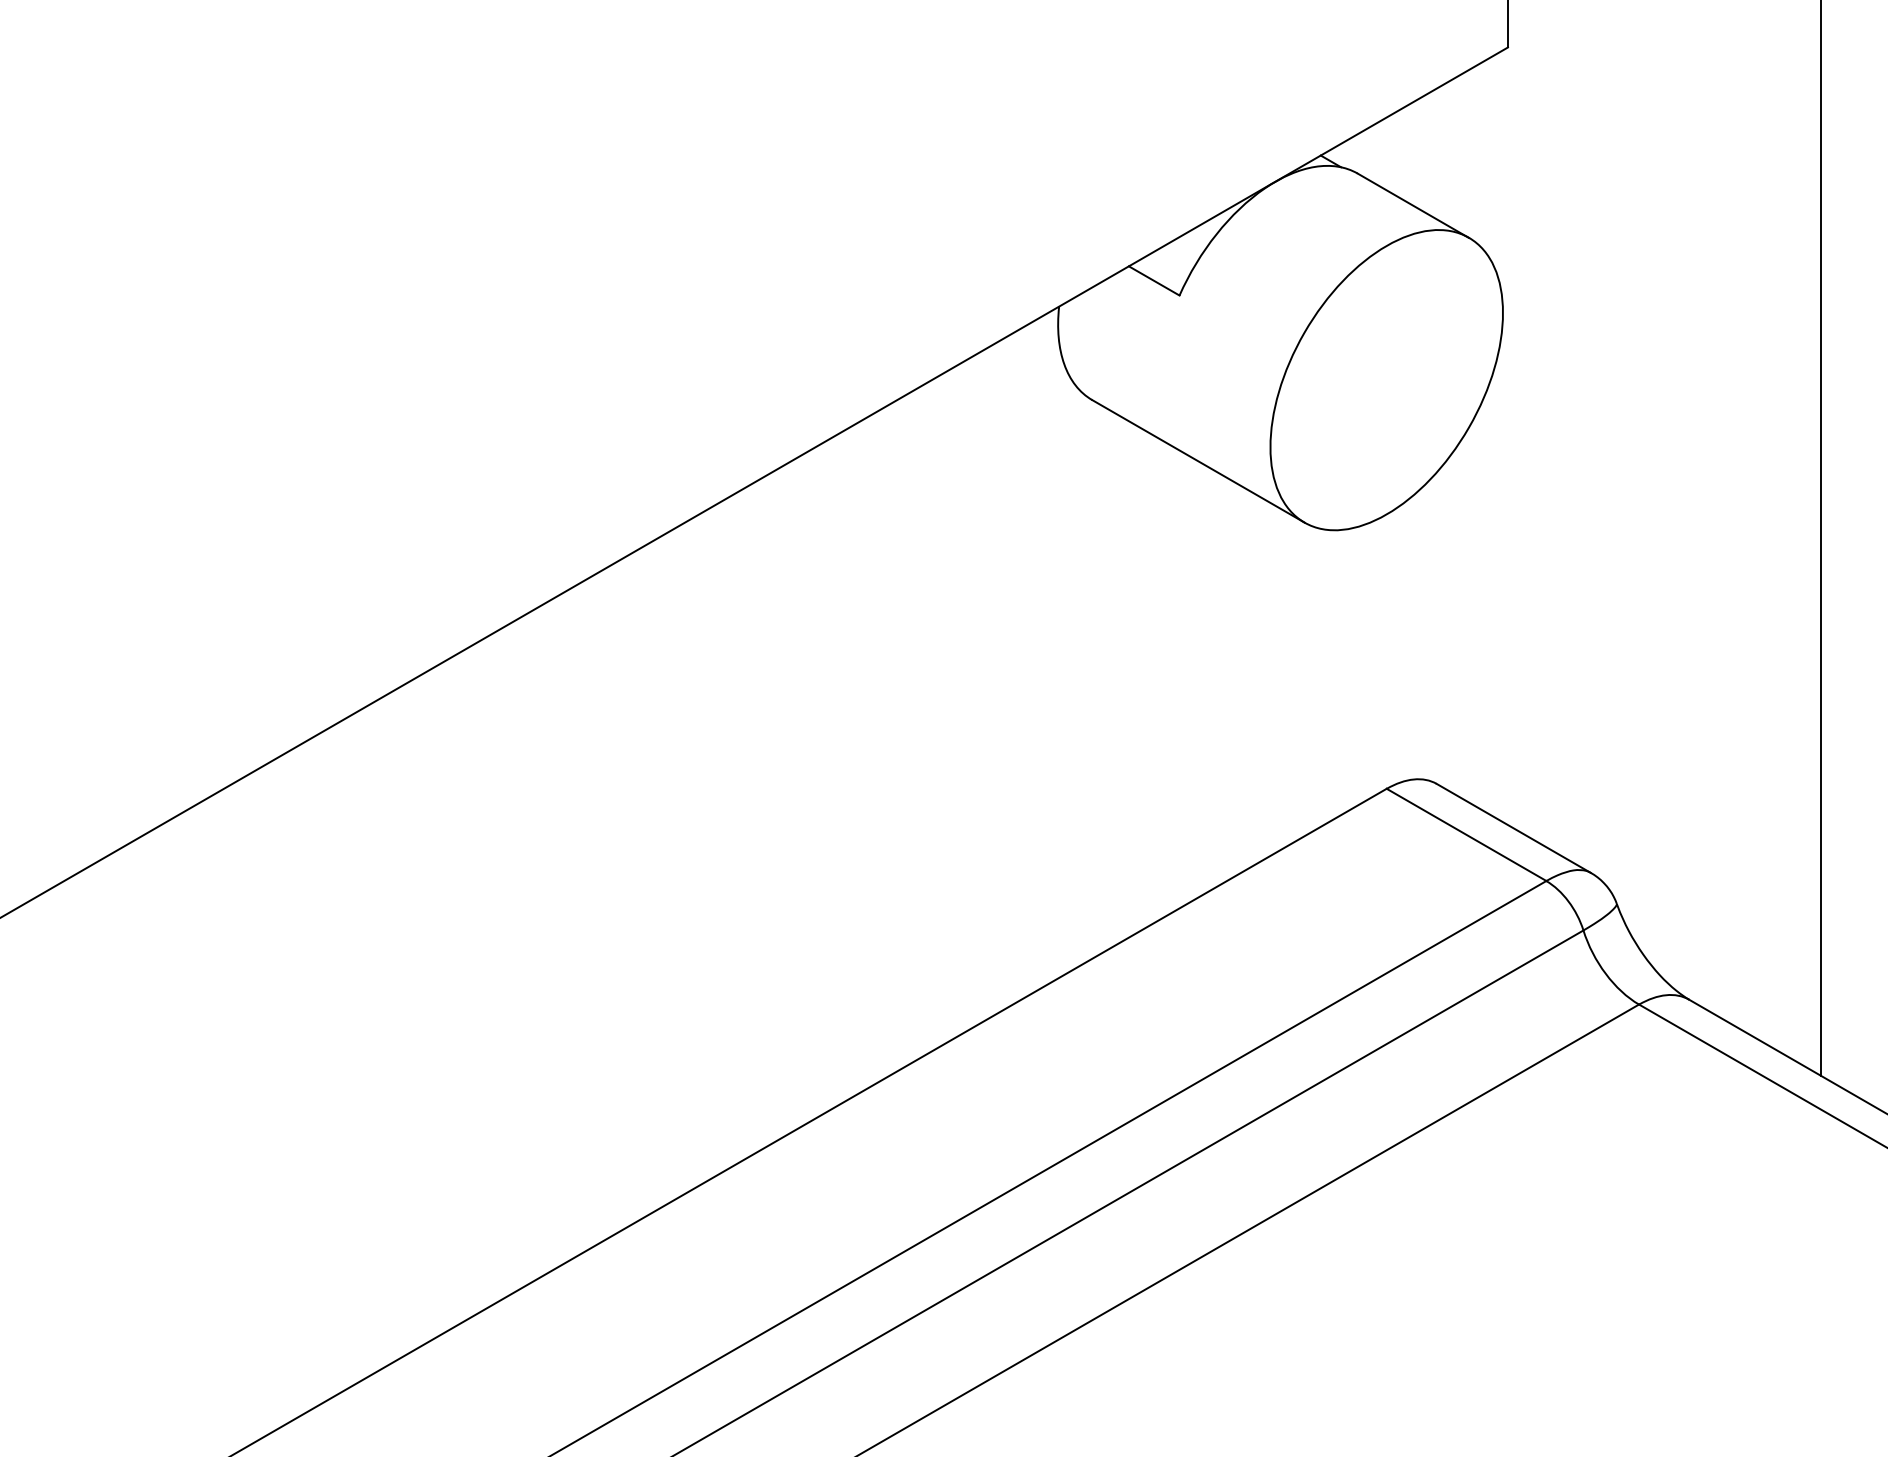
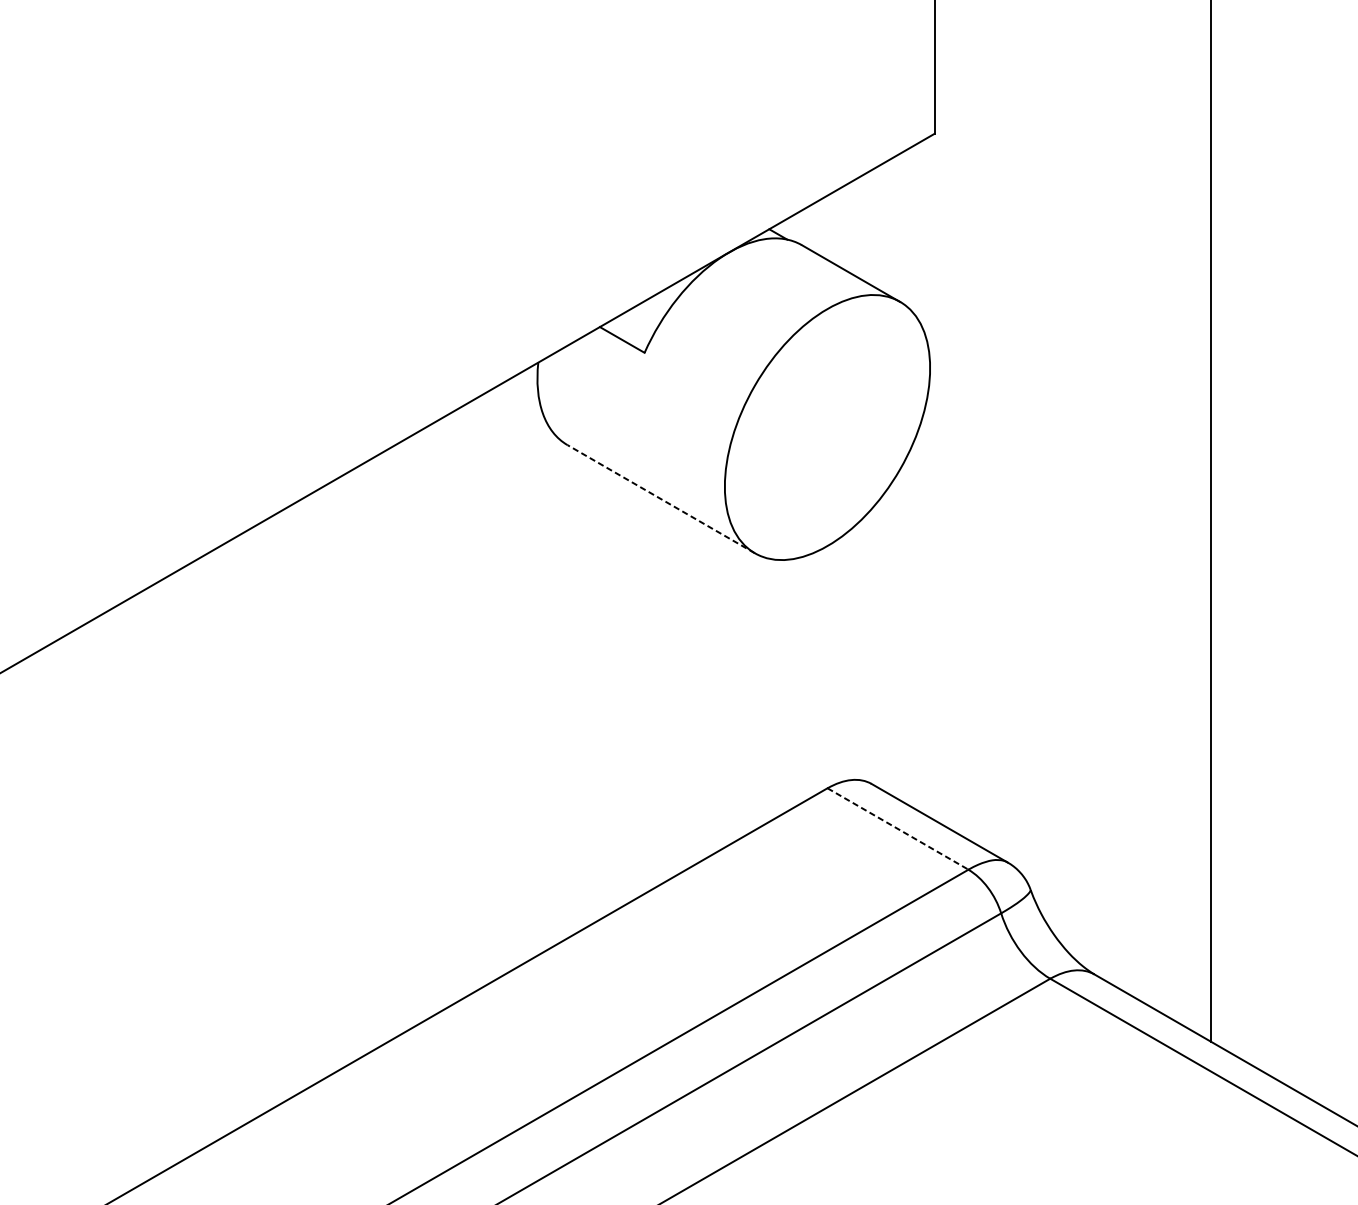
line: (1198, 461) -> (661, 499), solid -> dashed
line: (1467, 835) -> (898, 829), solid -> dashed

